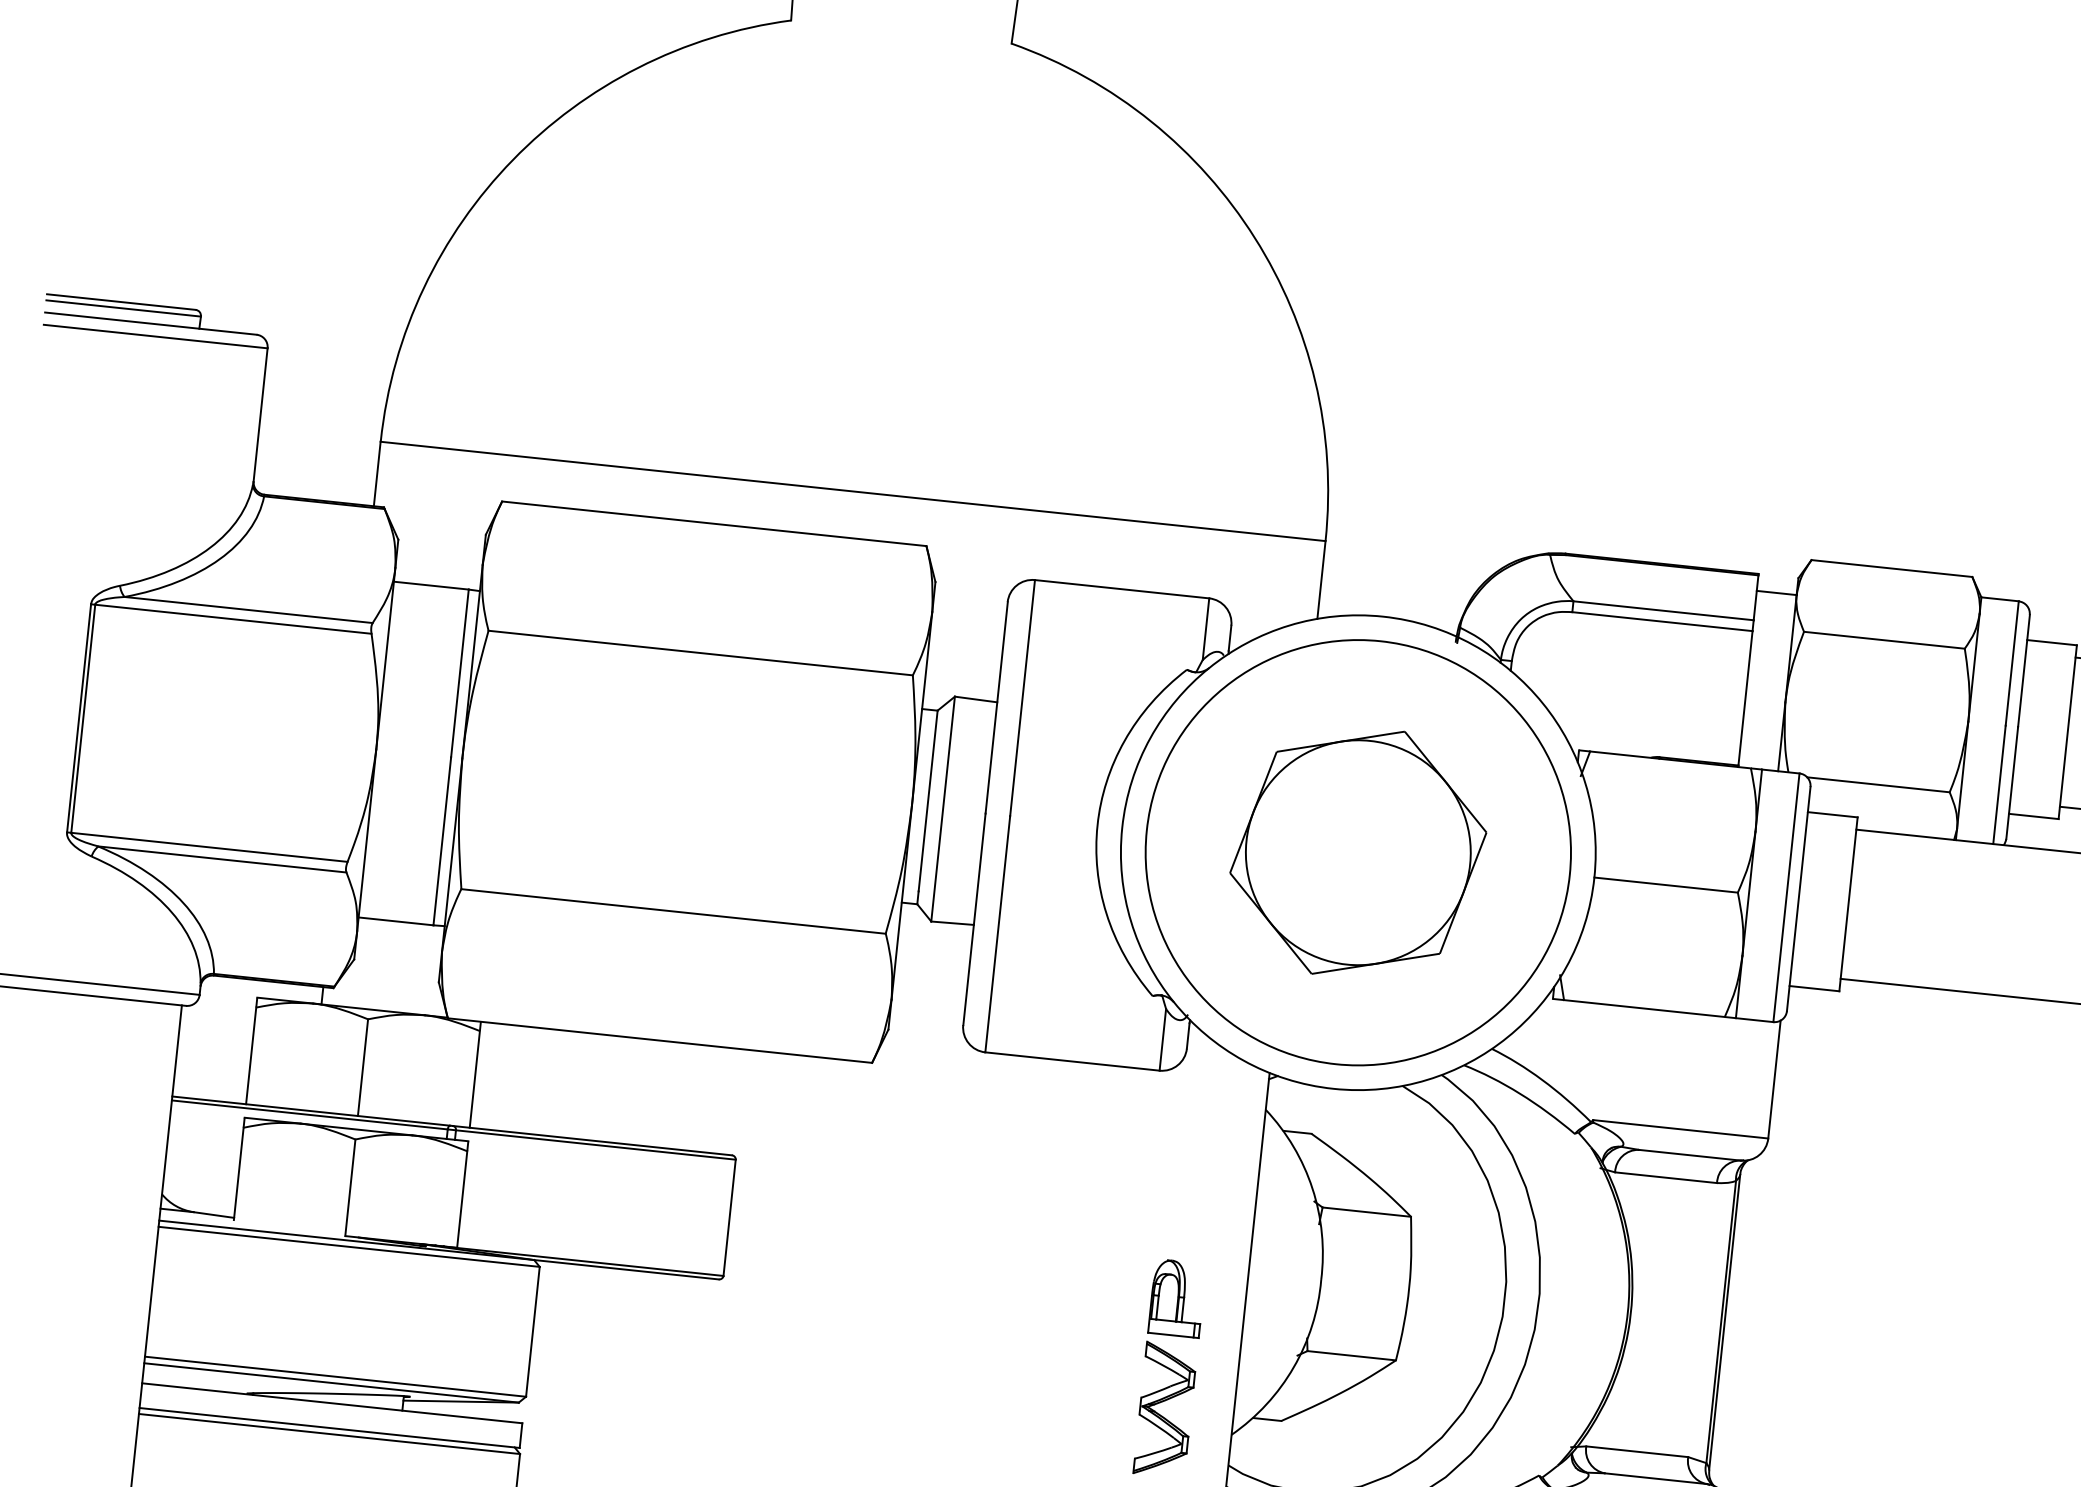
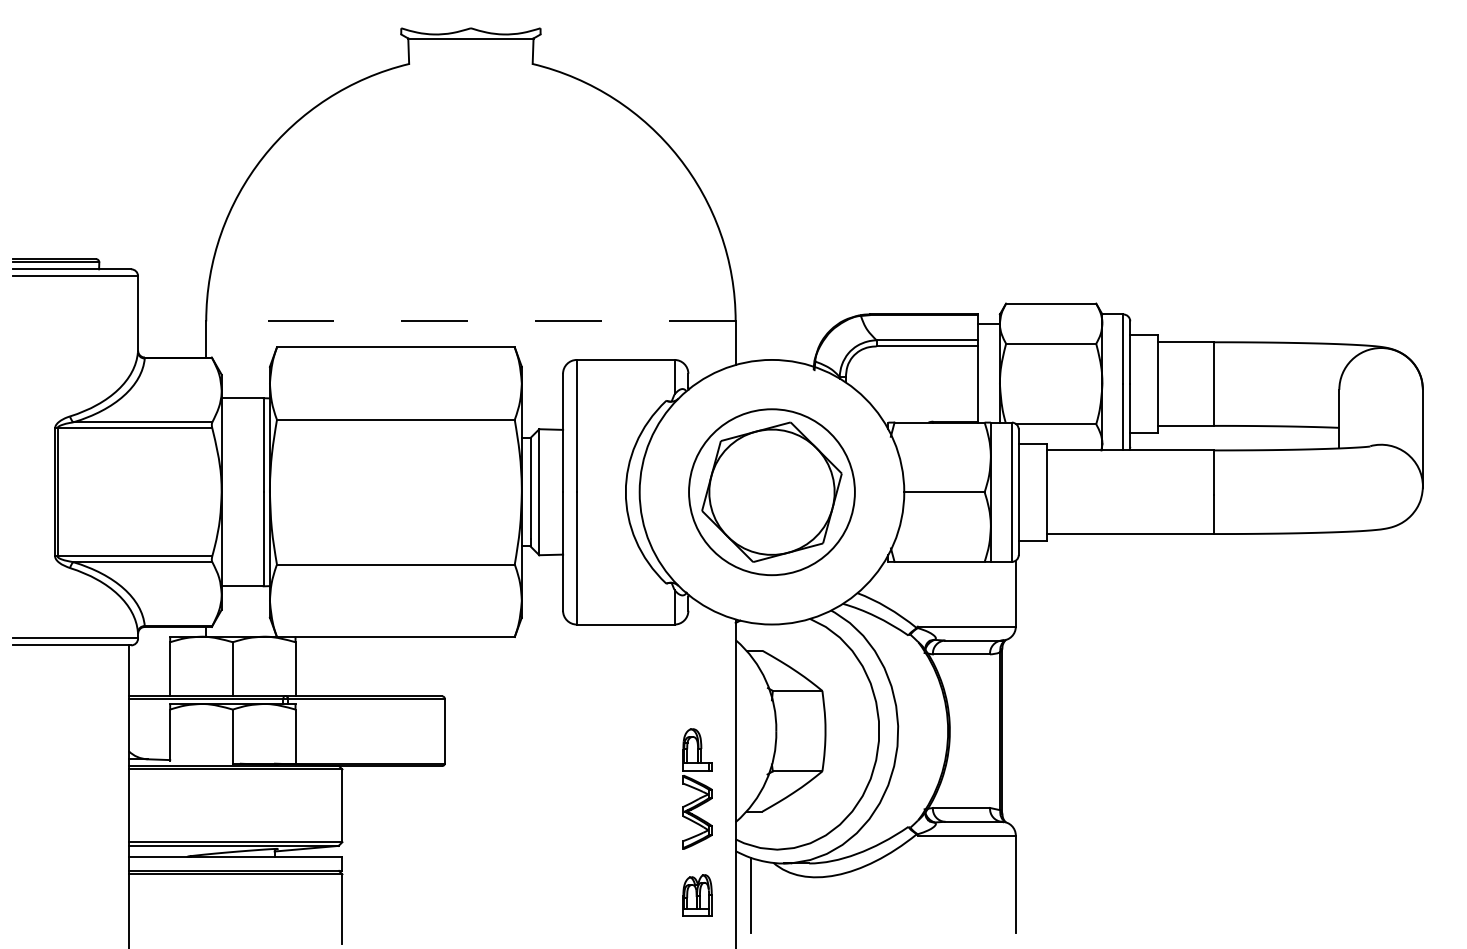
line: (852, 491) -> (470, 321), solid -> dashed
circle: (1357, 851) -> (771, 491), size x0.7

